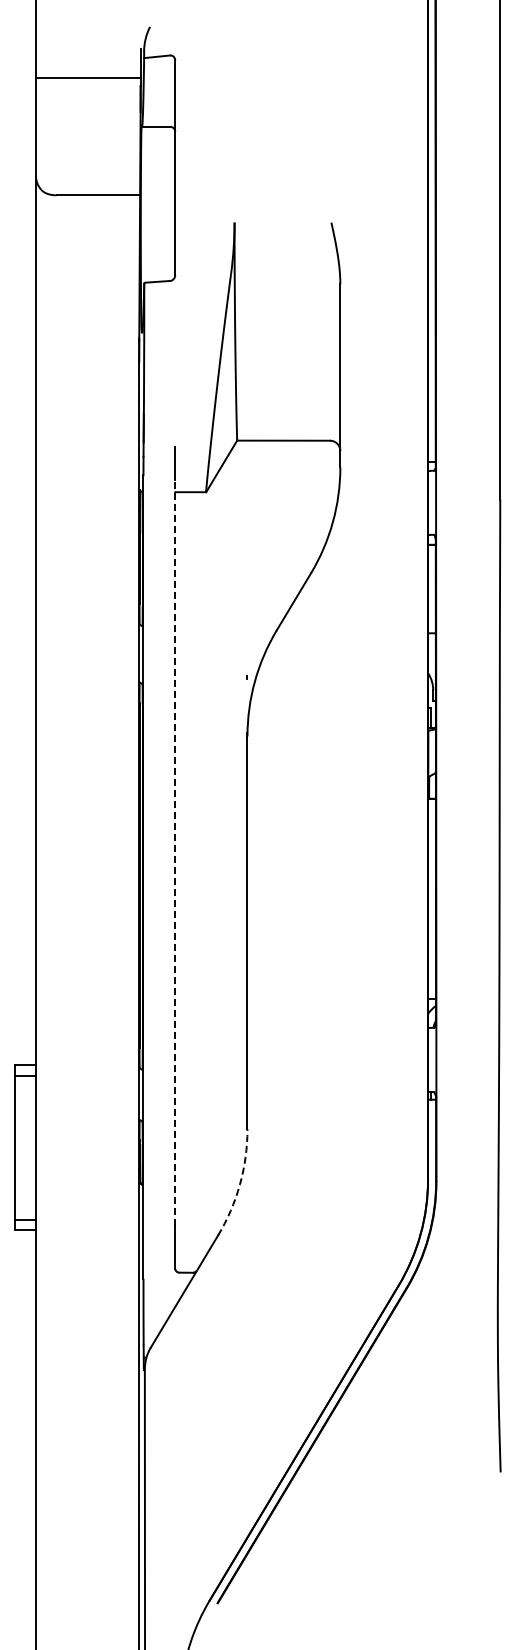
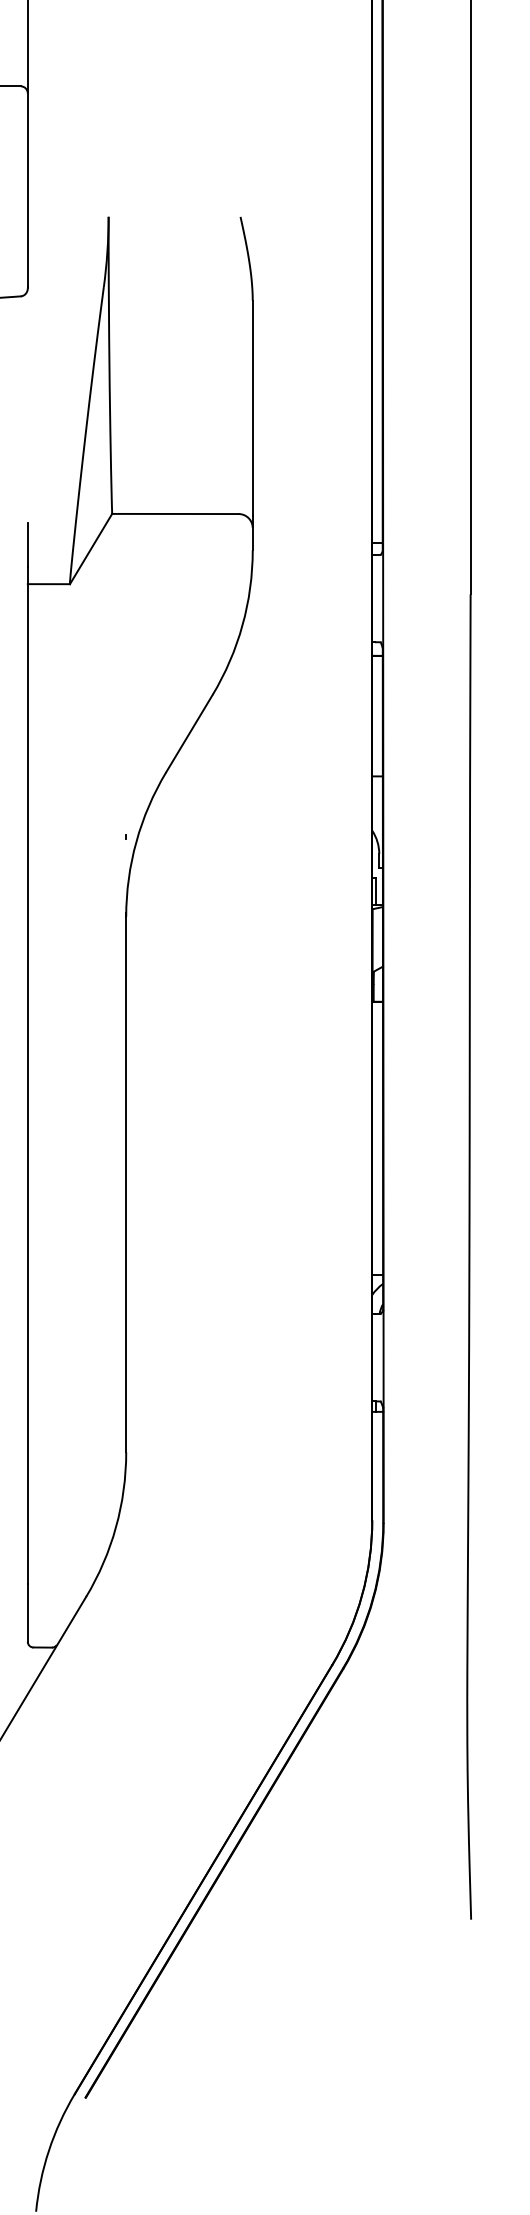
line: (175, 852) -> (28, 1075), dashed -> solid
arc: (240, 1184) -> (116, 1527), dashed -> solid

